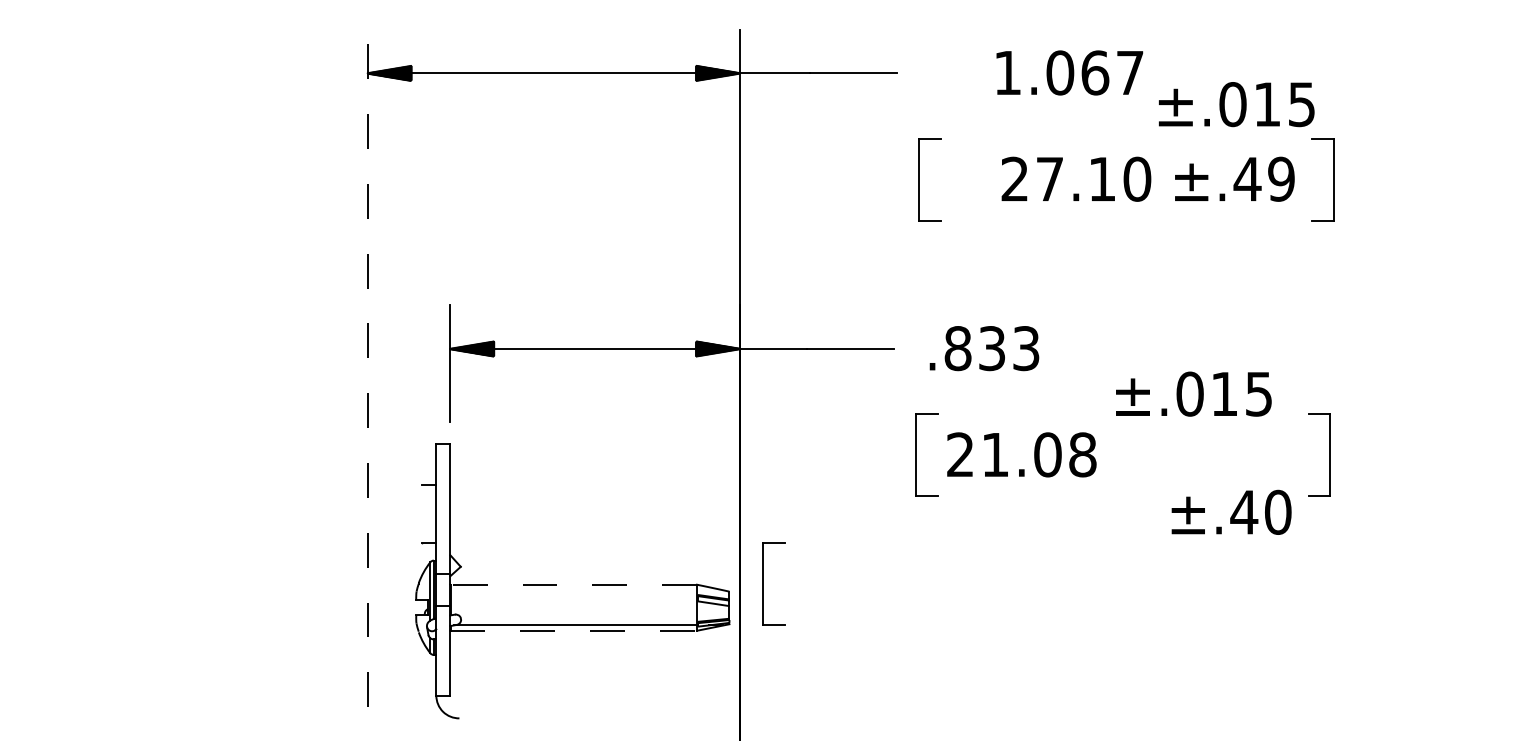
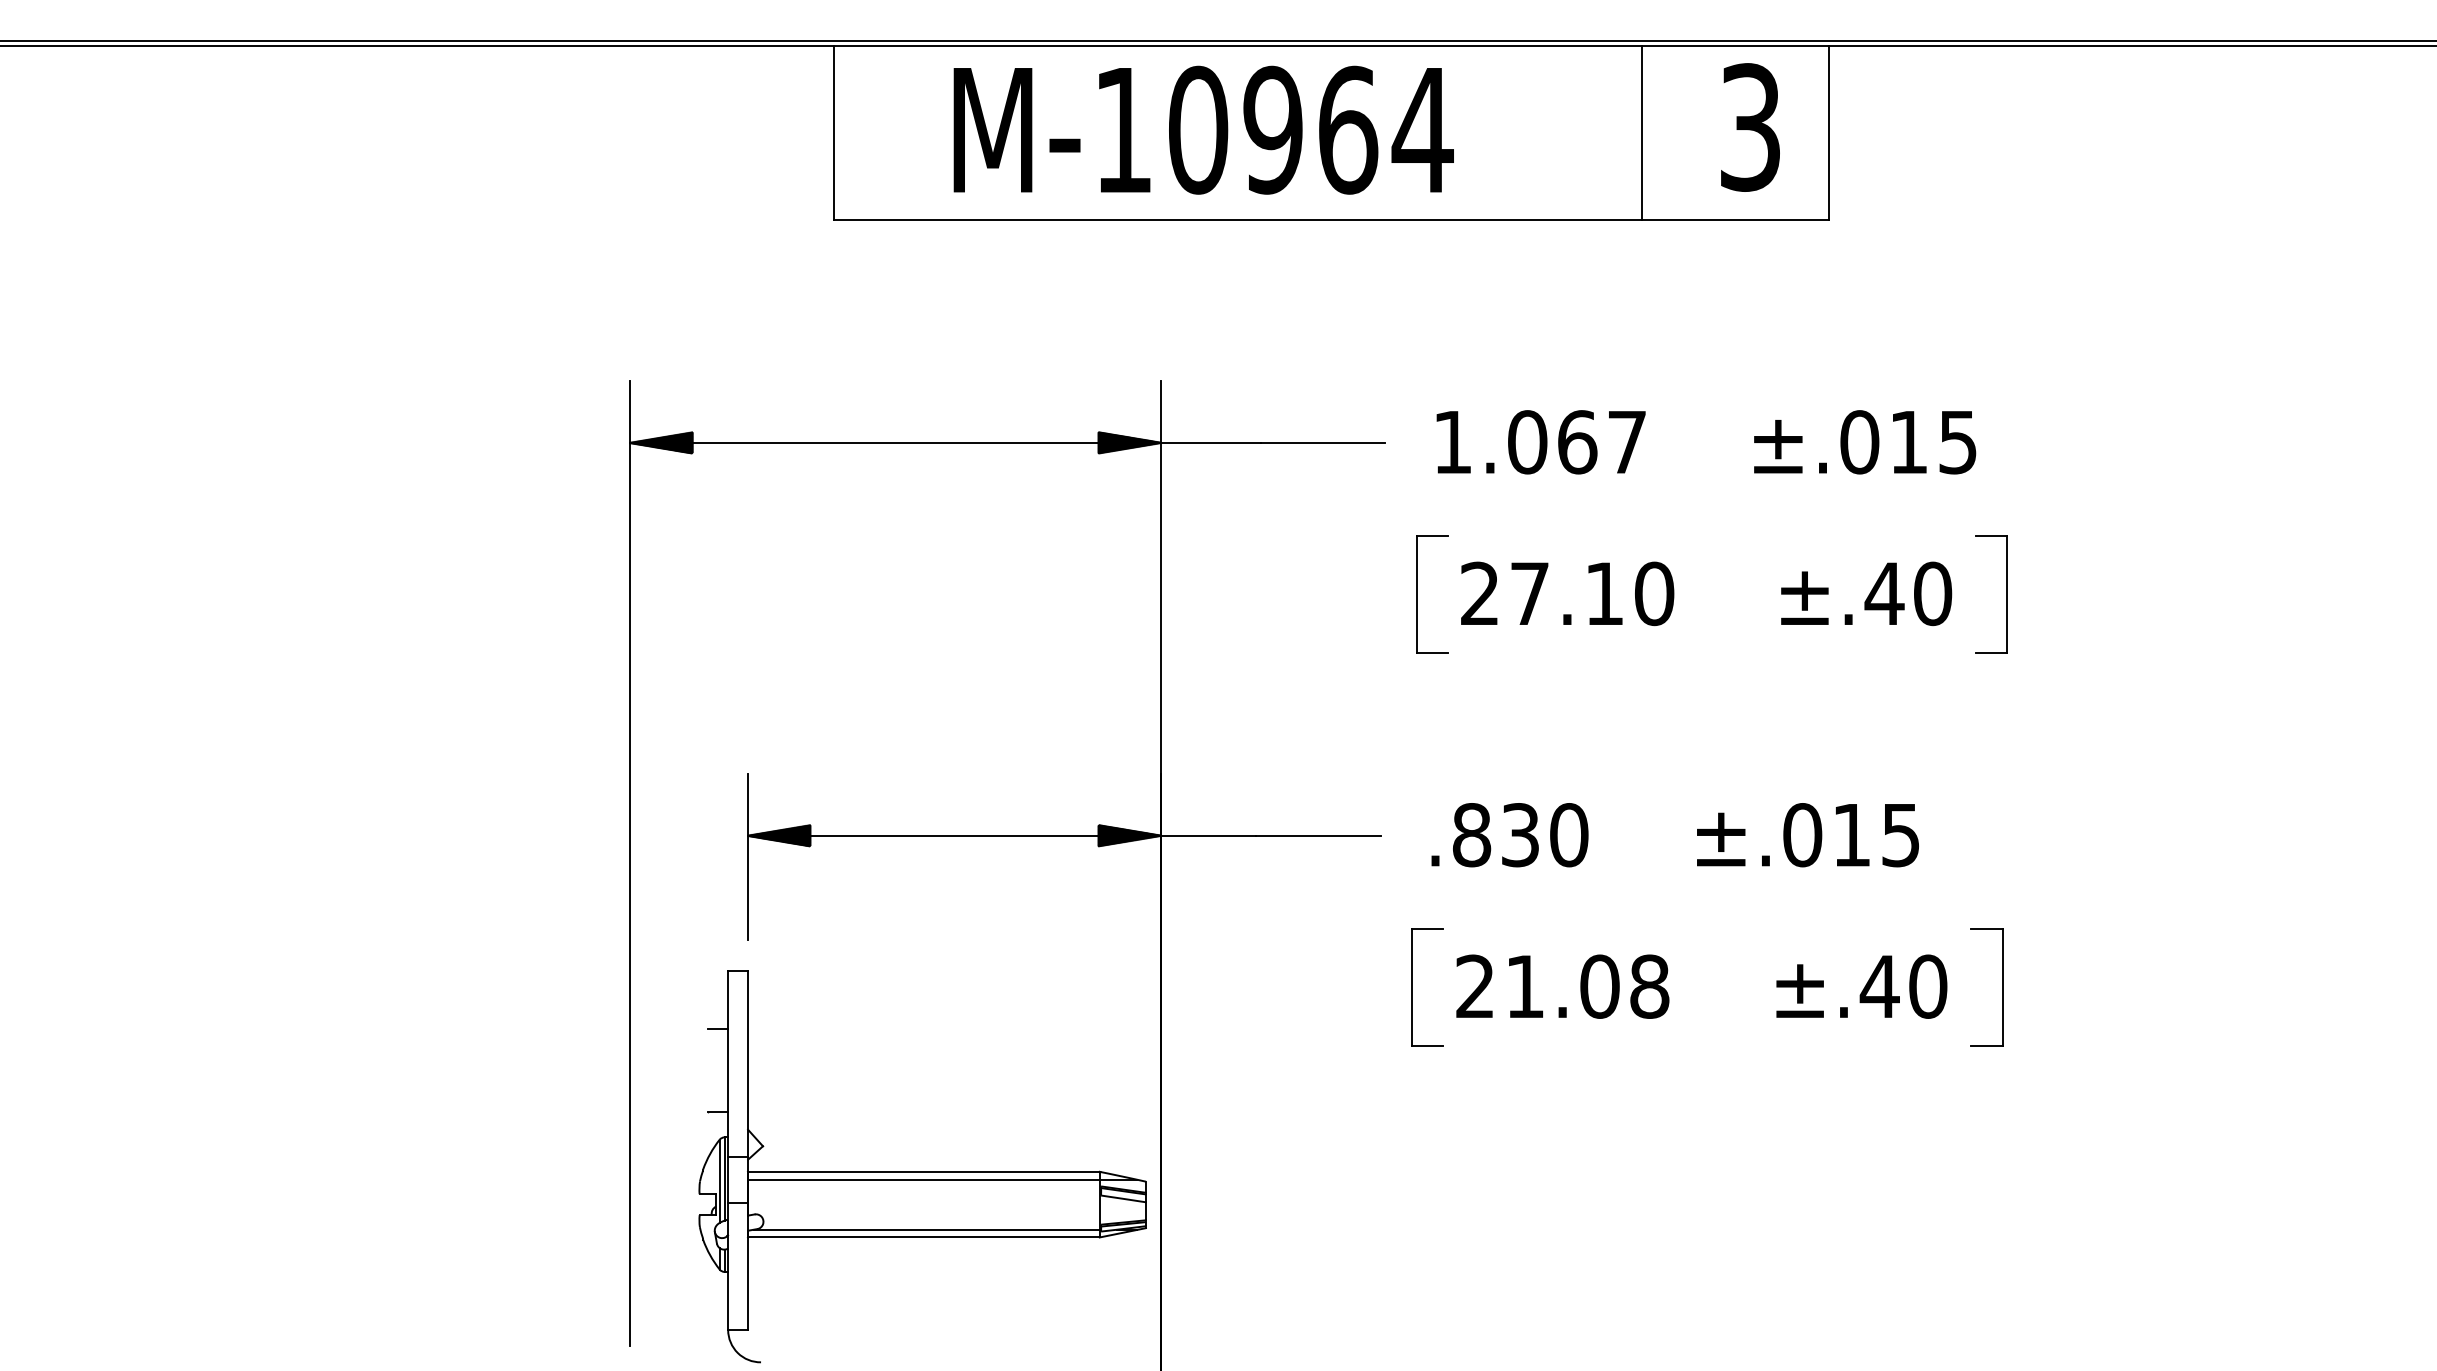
text: (1069, 73) -> (1540, 442), moved
text: (1237, 104) -> (1865, 442), moved
text: (1076, 179) -> (1567, 593), moved
text: (1281, 179) -> (1932, 593), ±.49 -> ±.40
text: (1026, 348) -> (1569, 835), .833 -> .830
line: (367, 368) -> (630, 863), dashed -> solid
text: (1193, 394) -> (1807, 835), moved
text: (1231, 512) -> (1861, 986), moved
part: (763, 583) -> (1194, 1170), removed
line: (574, 584) -> (924, 1171), dashed -> solid
line: (586, 590) -> (942, 1179), added
line: (574, 630) -> (924, 1237), dashed -> solid

